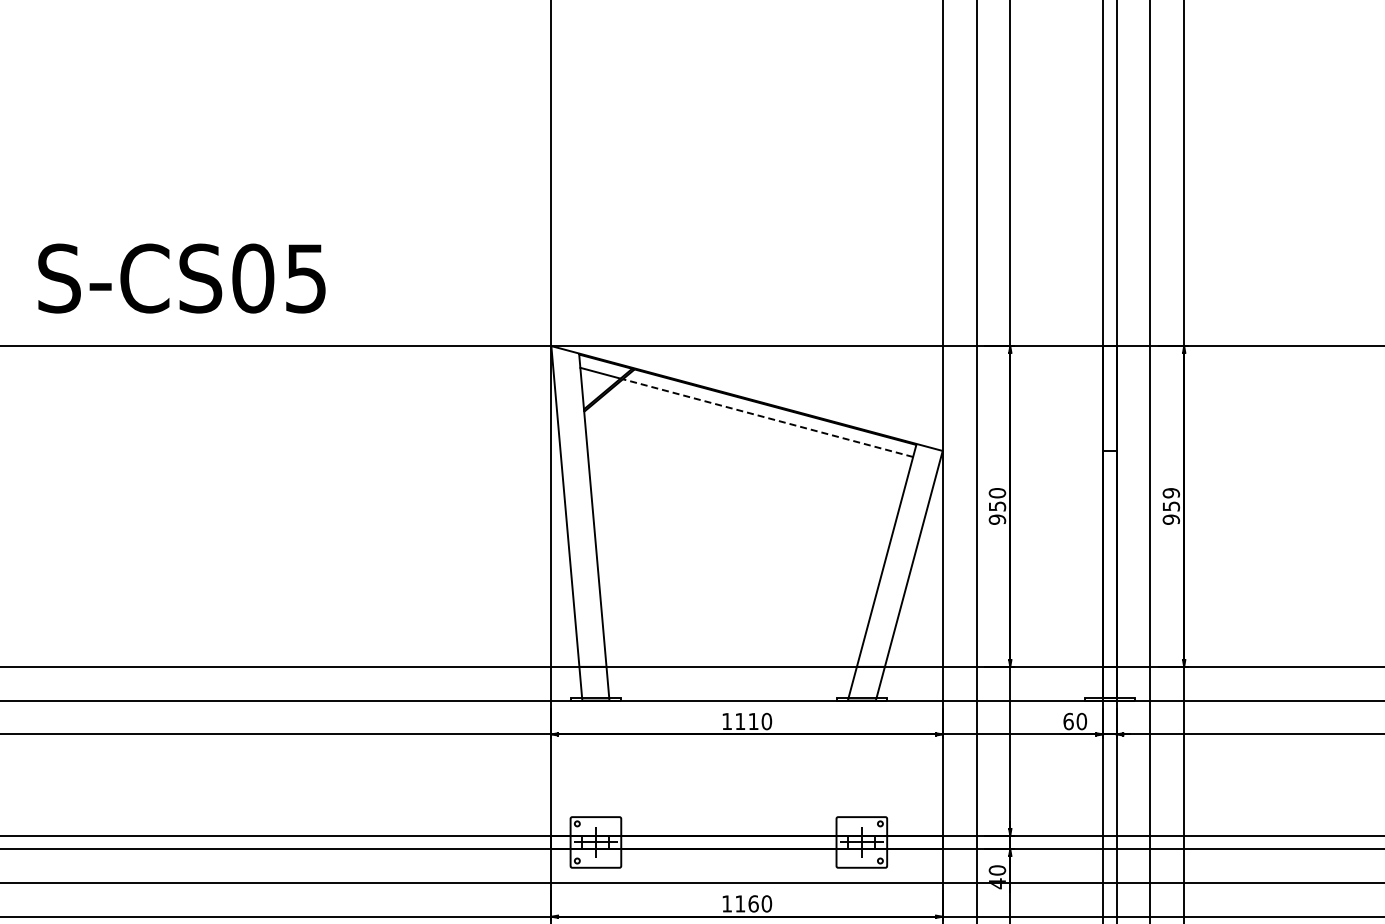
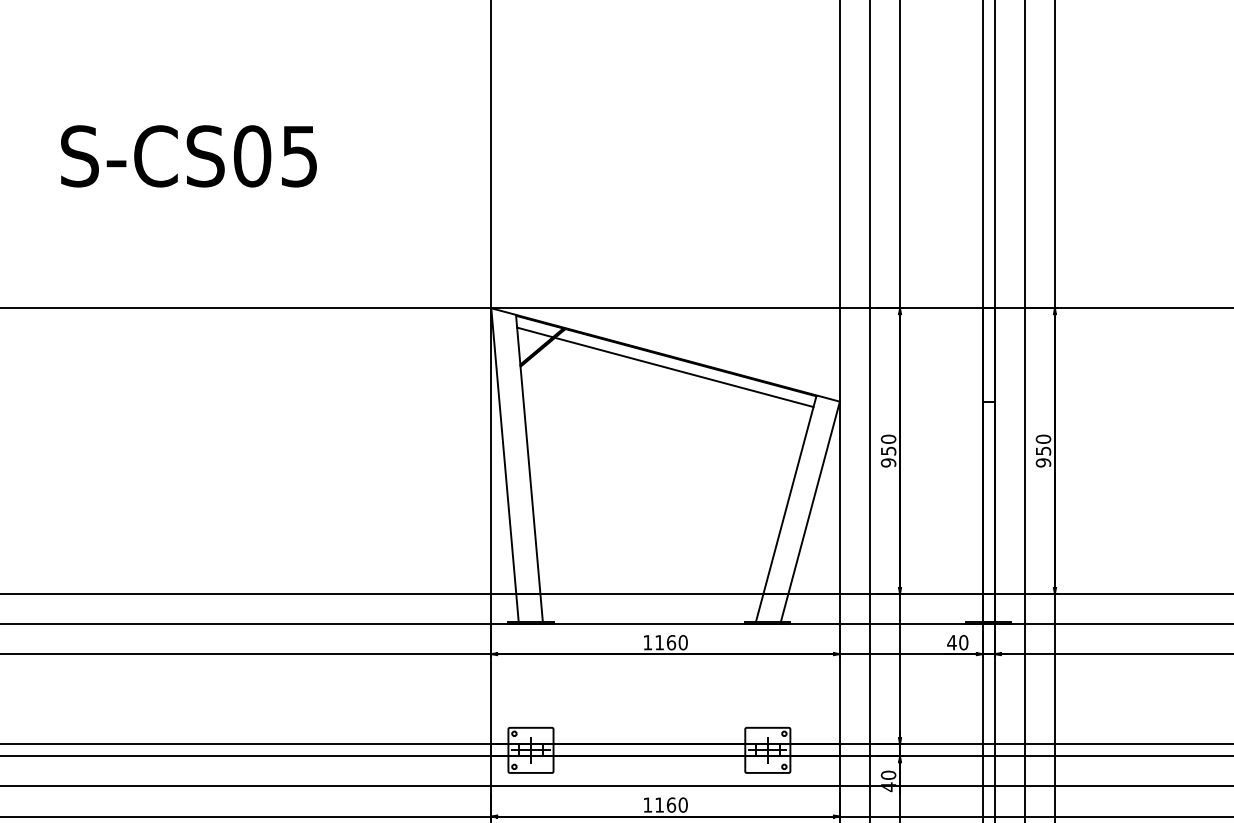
text: (181, 278) -> (188, 156), moved
line: (767, 418) -> (683, 372), dashed -> solid
text: (1171, 493) -> (1043, 439), 959 -> 950
text: (753, 721) -> (671, 642), 1110 -> 1160
text: (1068, 721) -> (951, 642), 60 -> 40

